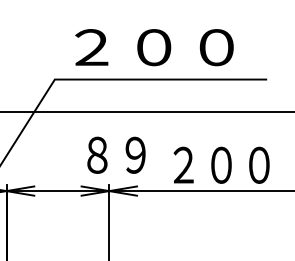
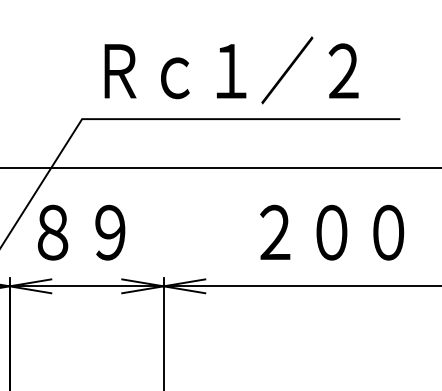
text: (154, 46) -> (231, 69), ２００ -> Ｒｃ１／２
text: (116, 154) -> (81, 231), moved
text: (221, 164) -> (331, 231), moved

